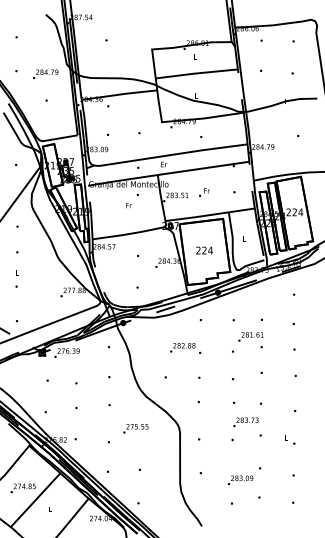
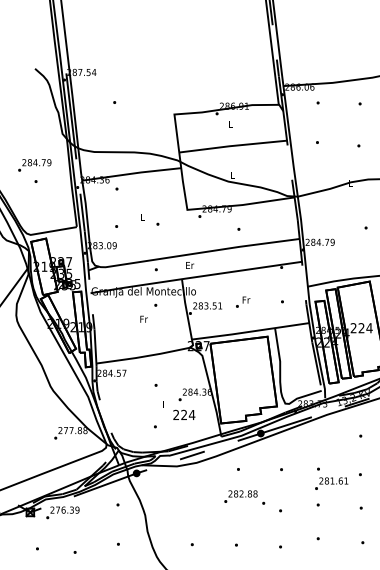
text: (45, 73) -> (34, 164), moved
text: (204, 250) -> (184, 414), moved
text: (250, 336) -> (331, 483), moved
text: (185, 348) -> (244, 497), moved

